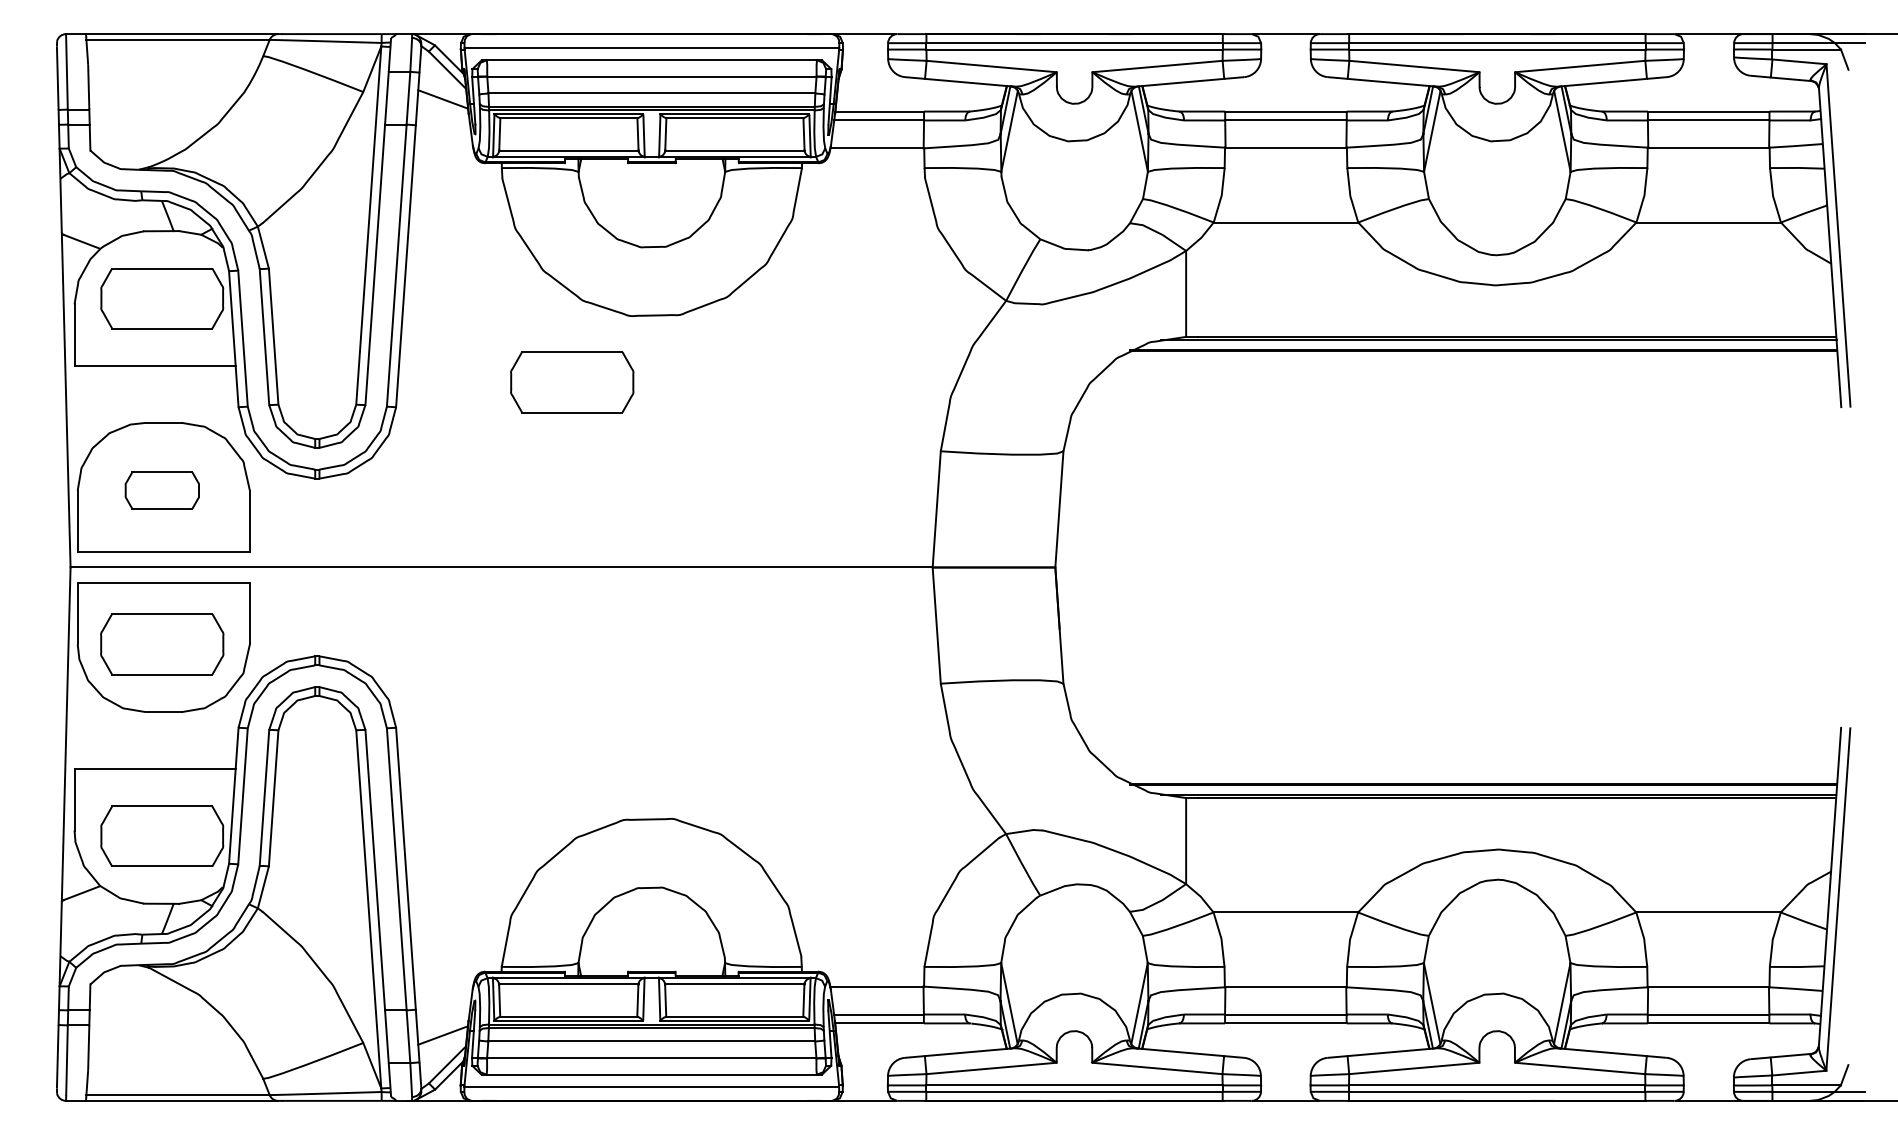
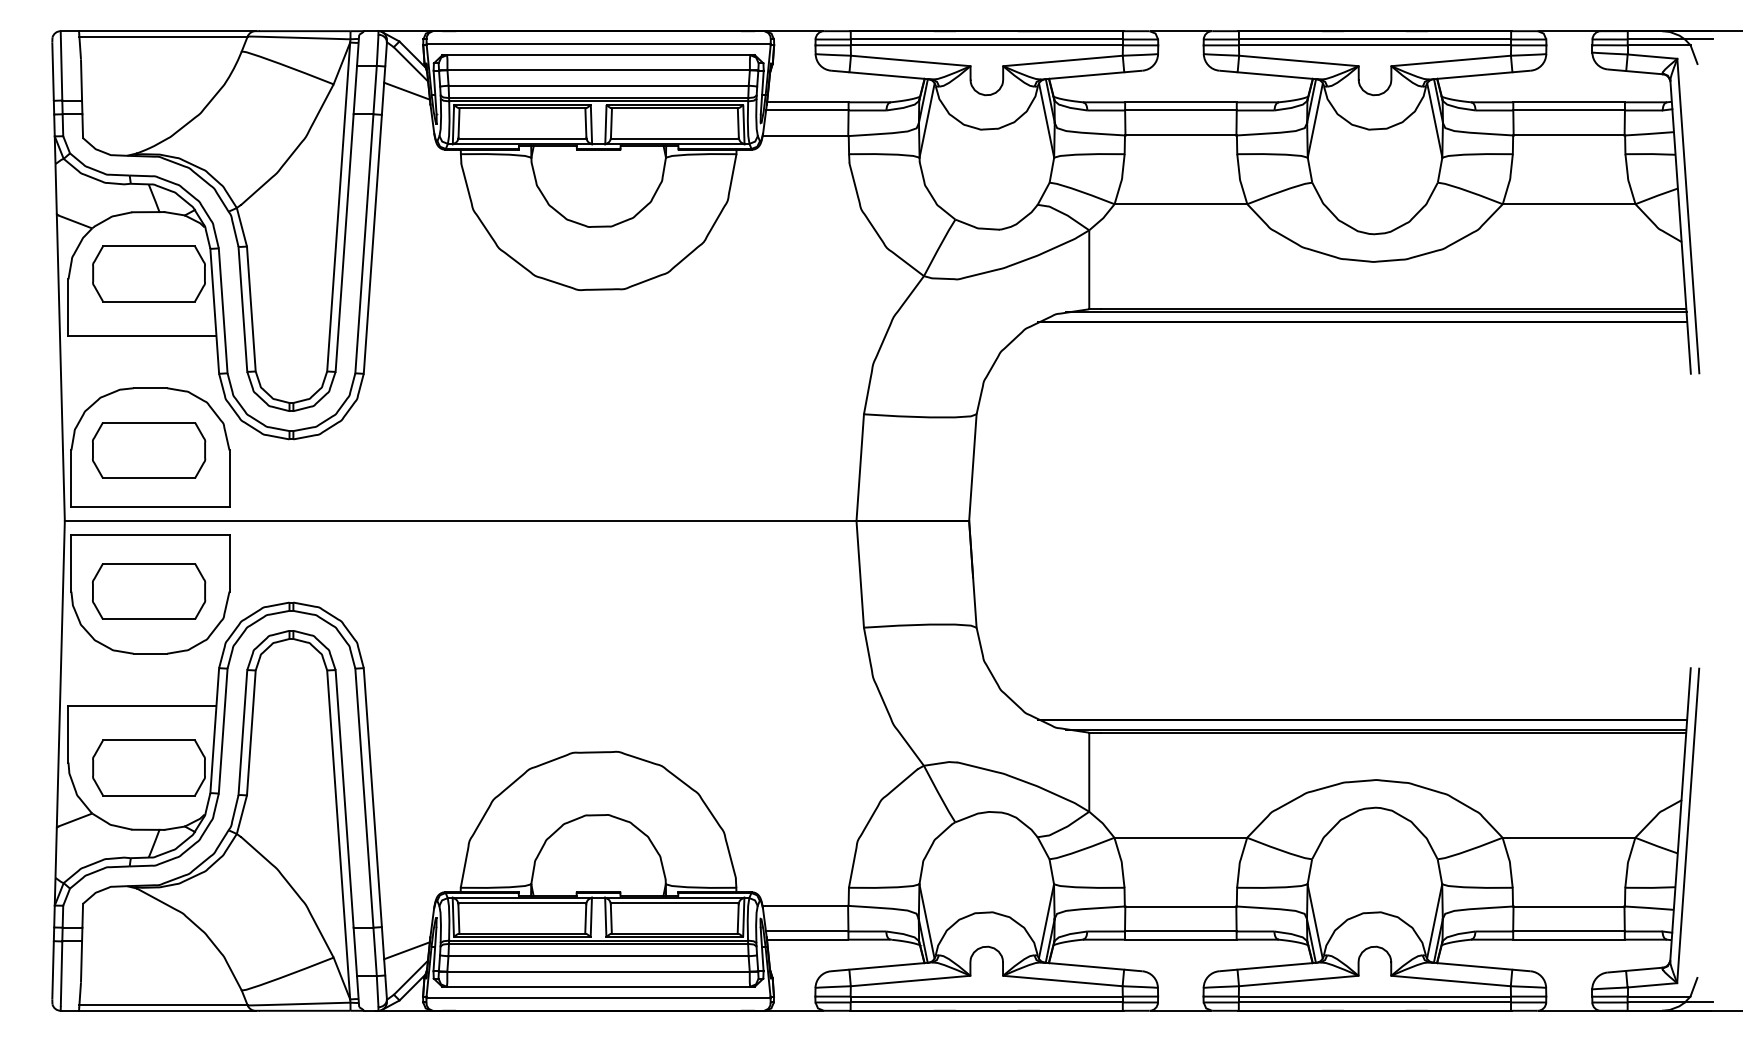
part: (572, 382) -> (525, 351), removed
part: (162, 490) -> (149, 450), size x1.67

